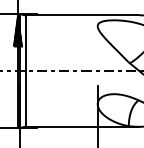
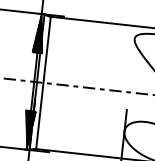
hatch: (17, 111) -> (28, 129), added

